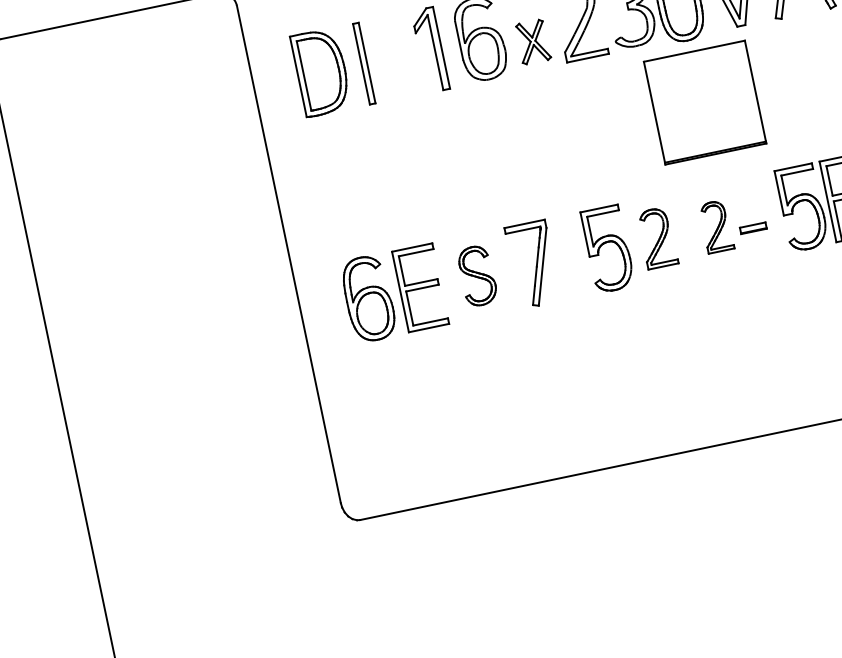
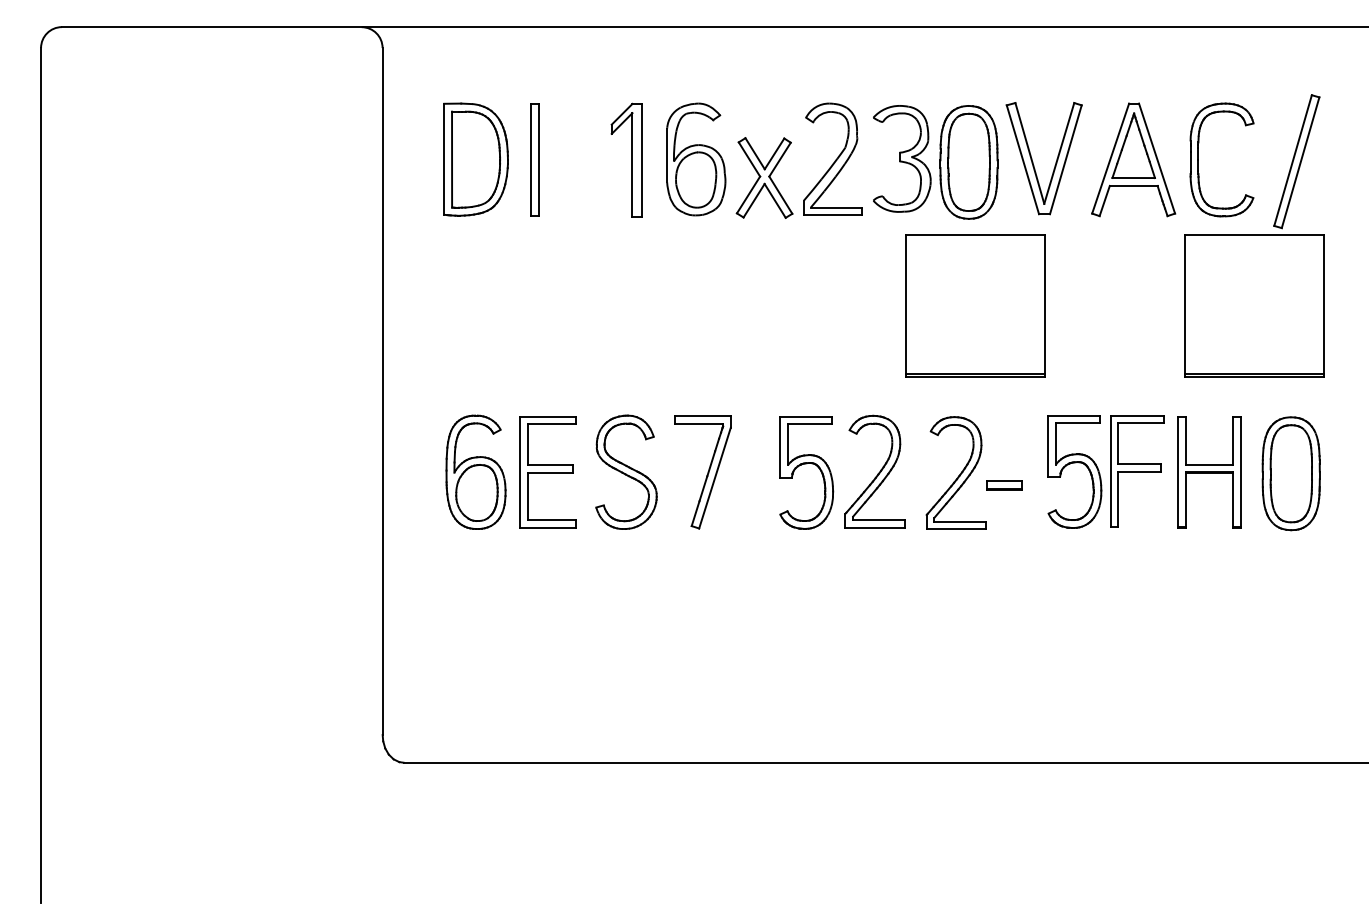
part: (533, 41) -> (764, 177), size x1.43
part: (715, 226) -> (955, 472), size x1.67
part: (657, 237) -> (874, 471), size x1.43
part: (477, 275) -> (626, 471), size x1.43

